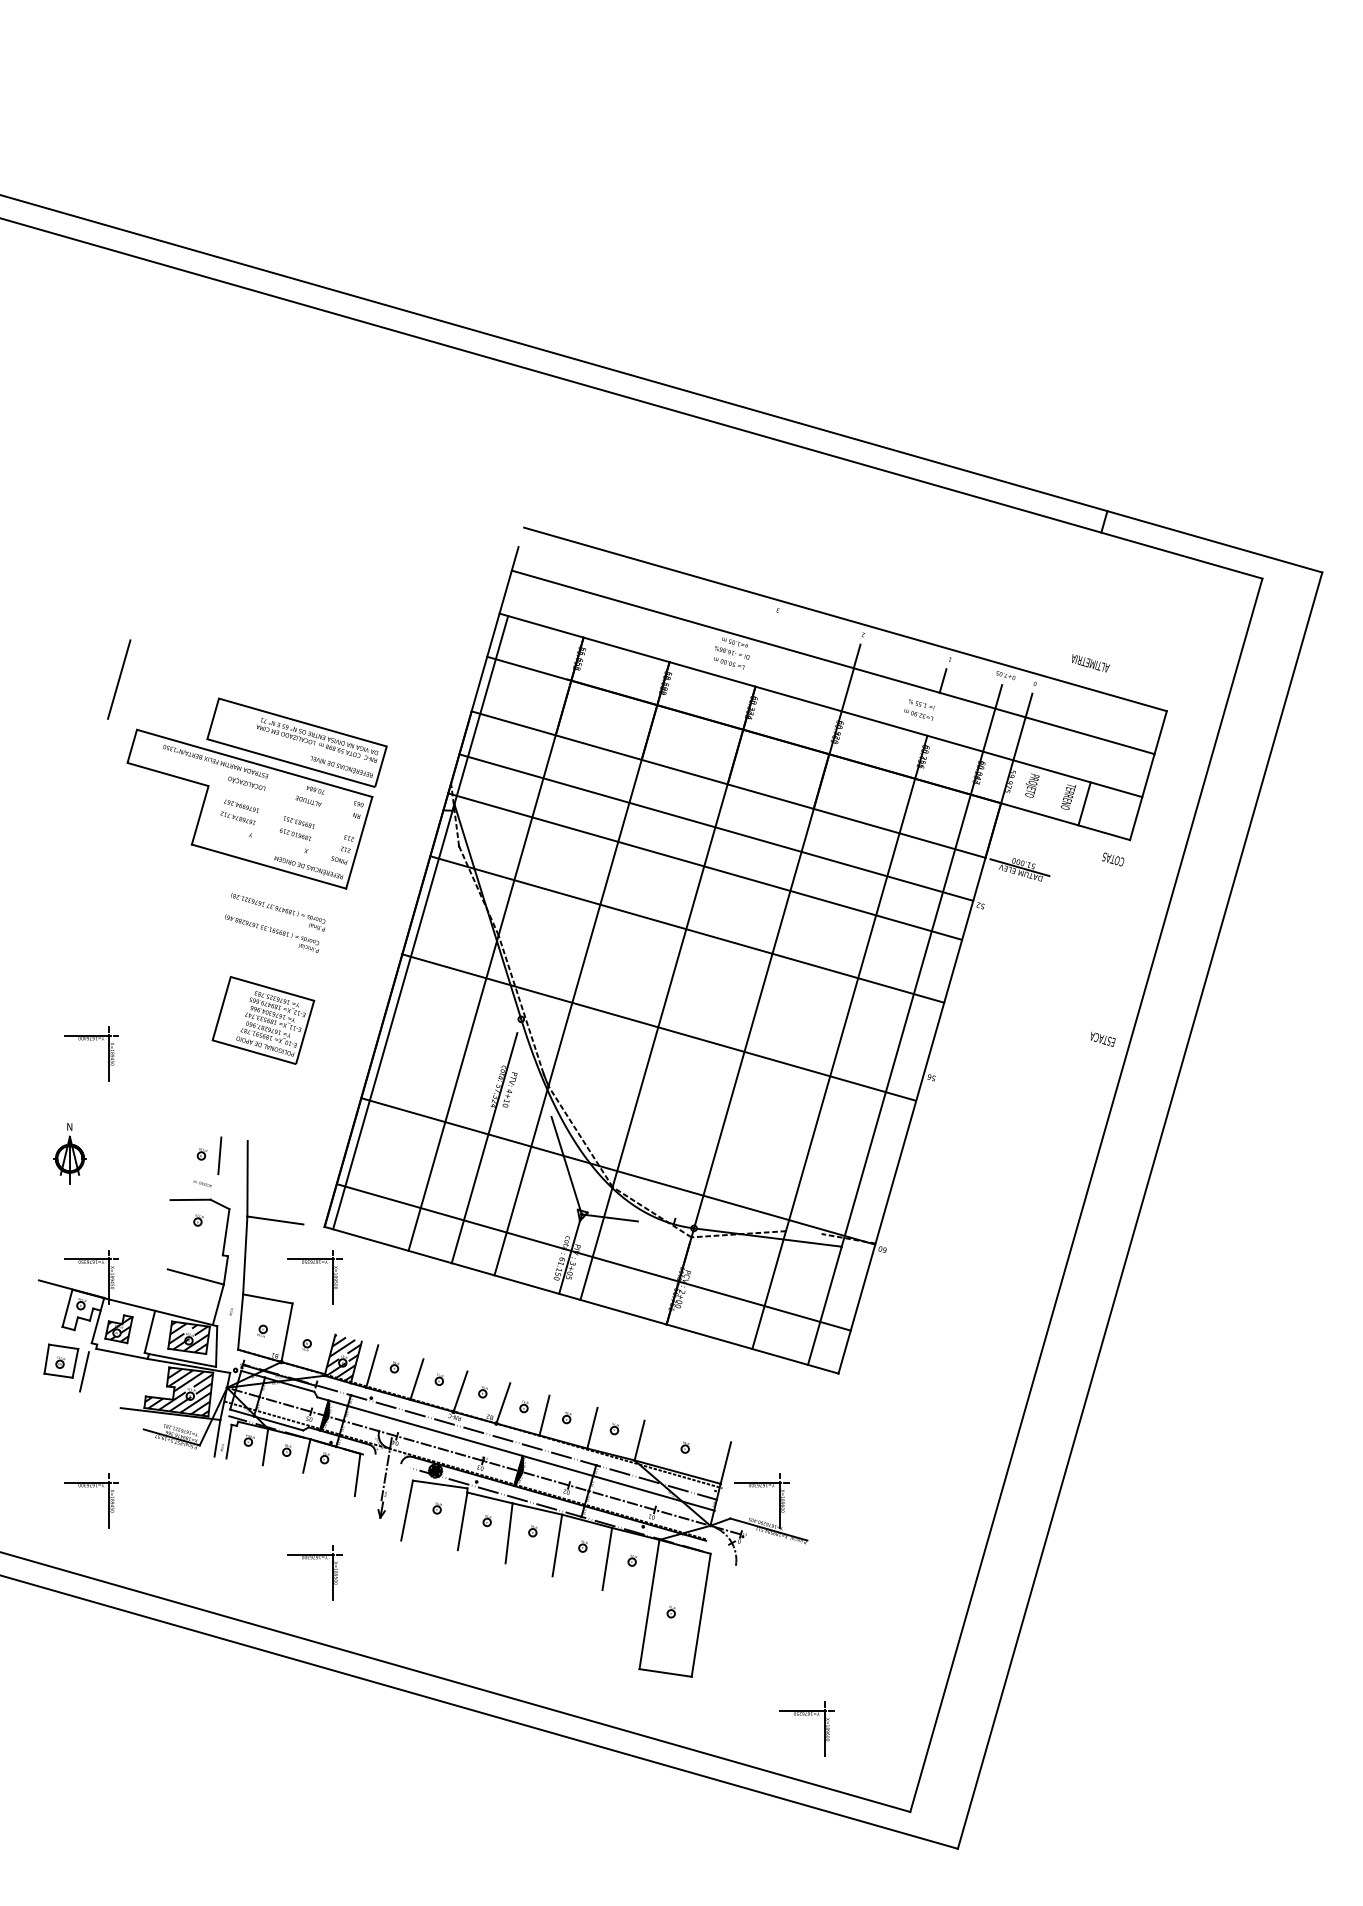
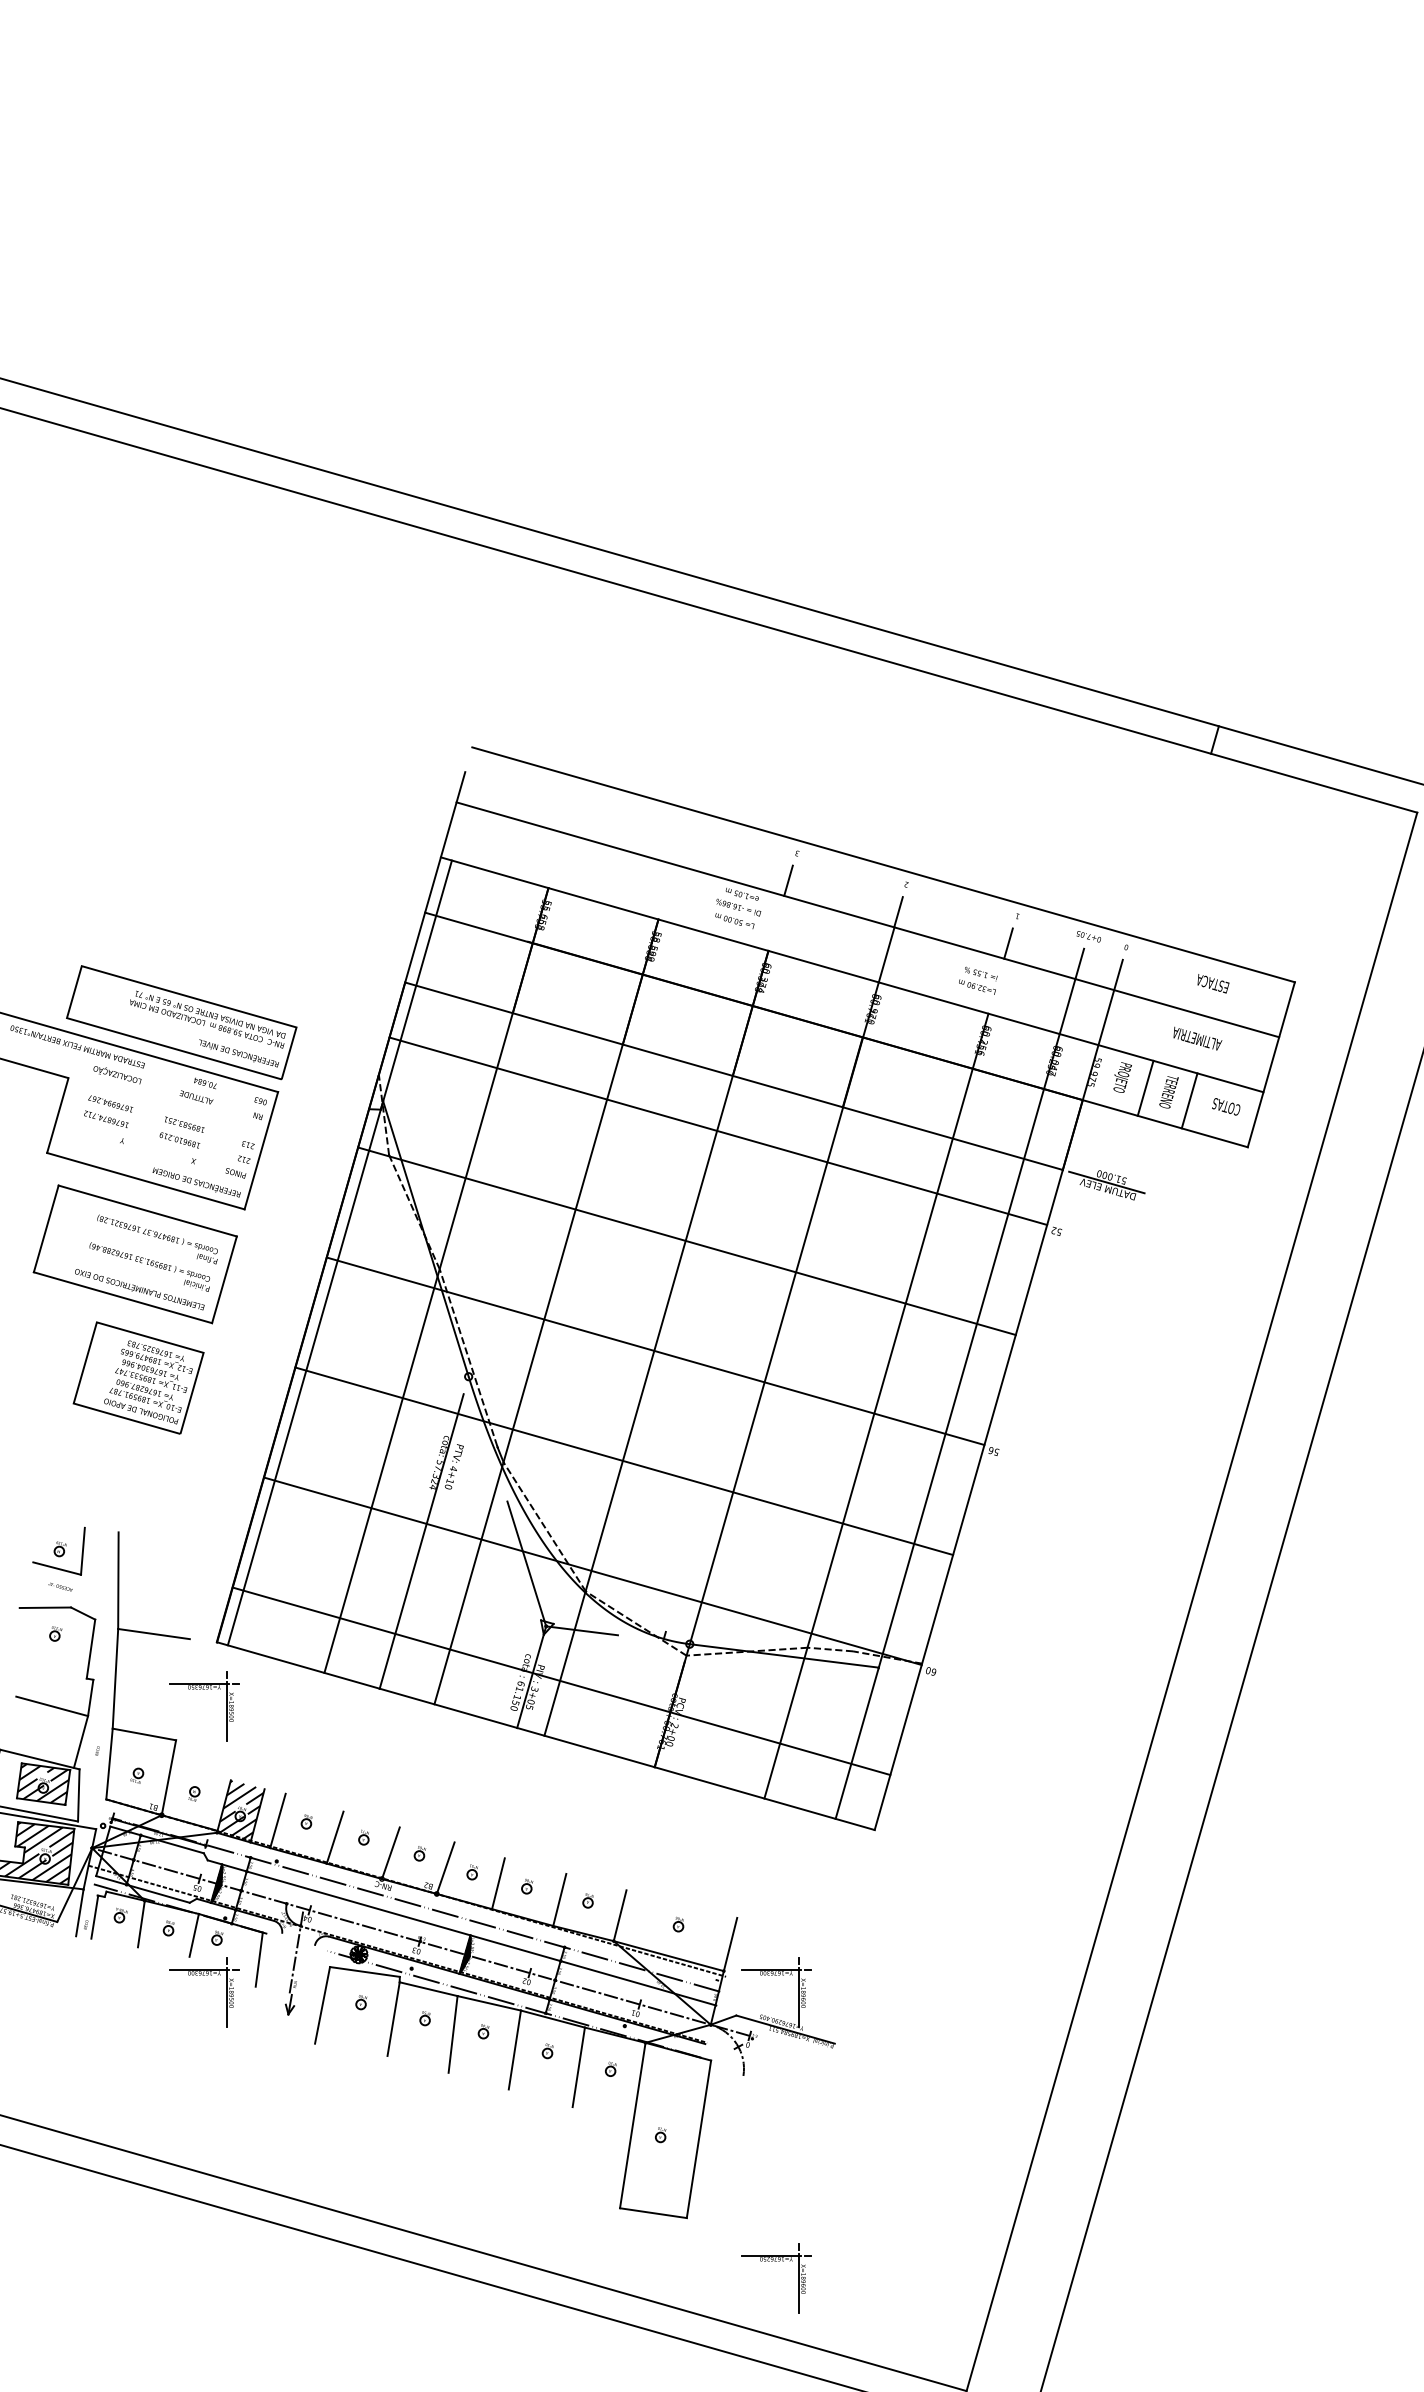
line: (770, 631) -> (787, 880), added
text: (1090, 663) -> (1197, 1038), moved
line: (1050, 793) -> (1145, 1087), added
text: (1113, 859) -> (1226, 1106), moved
line: (704, 866) -> (686, 1241), moved
part: (260, 923) -> (134, 1253), added
line: (687, 929) -> (655, 1351), moved
line: (658, 1027) -> (623, 1461), moved
text: (1102, 1038) -> (1212, 982), moved
line: (199, 1169) -> (56, 1568), added
line: (803, 1232) -> (829, 1649), added
part: (314, 1559) -> (204, 1975), moved
part: (806, 1715) -> (776, 2261), moved

